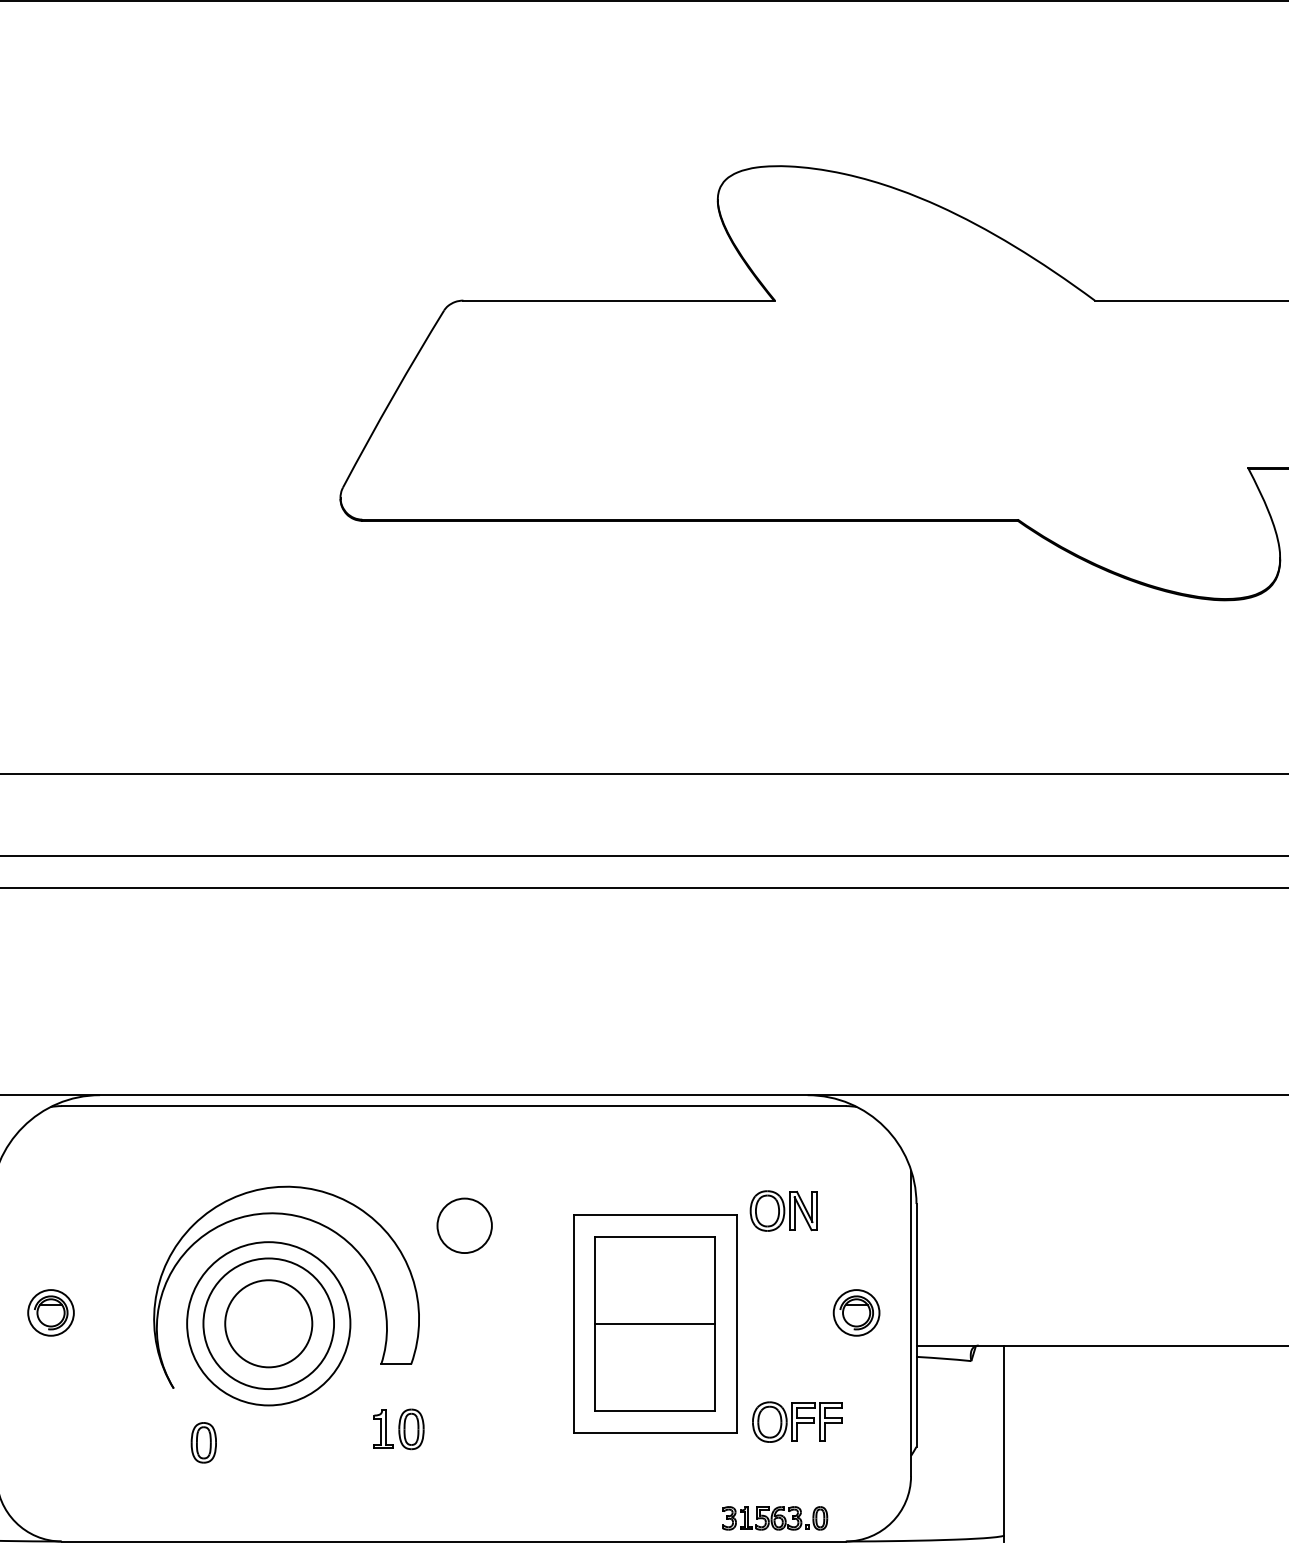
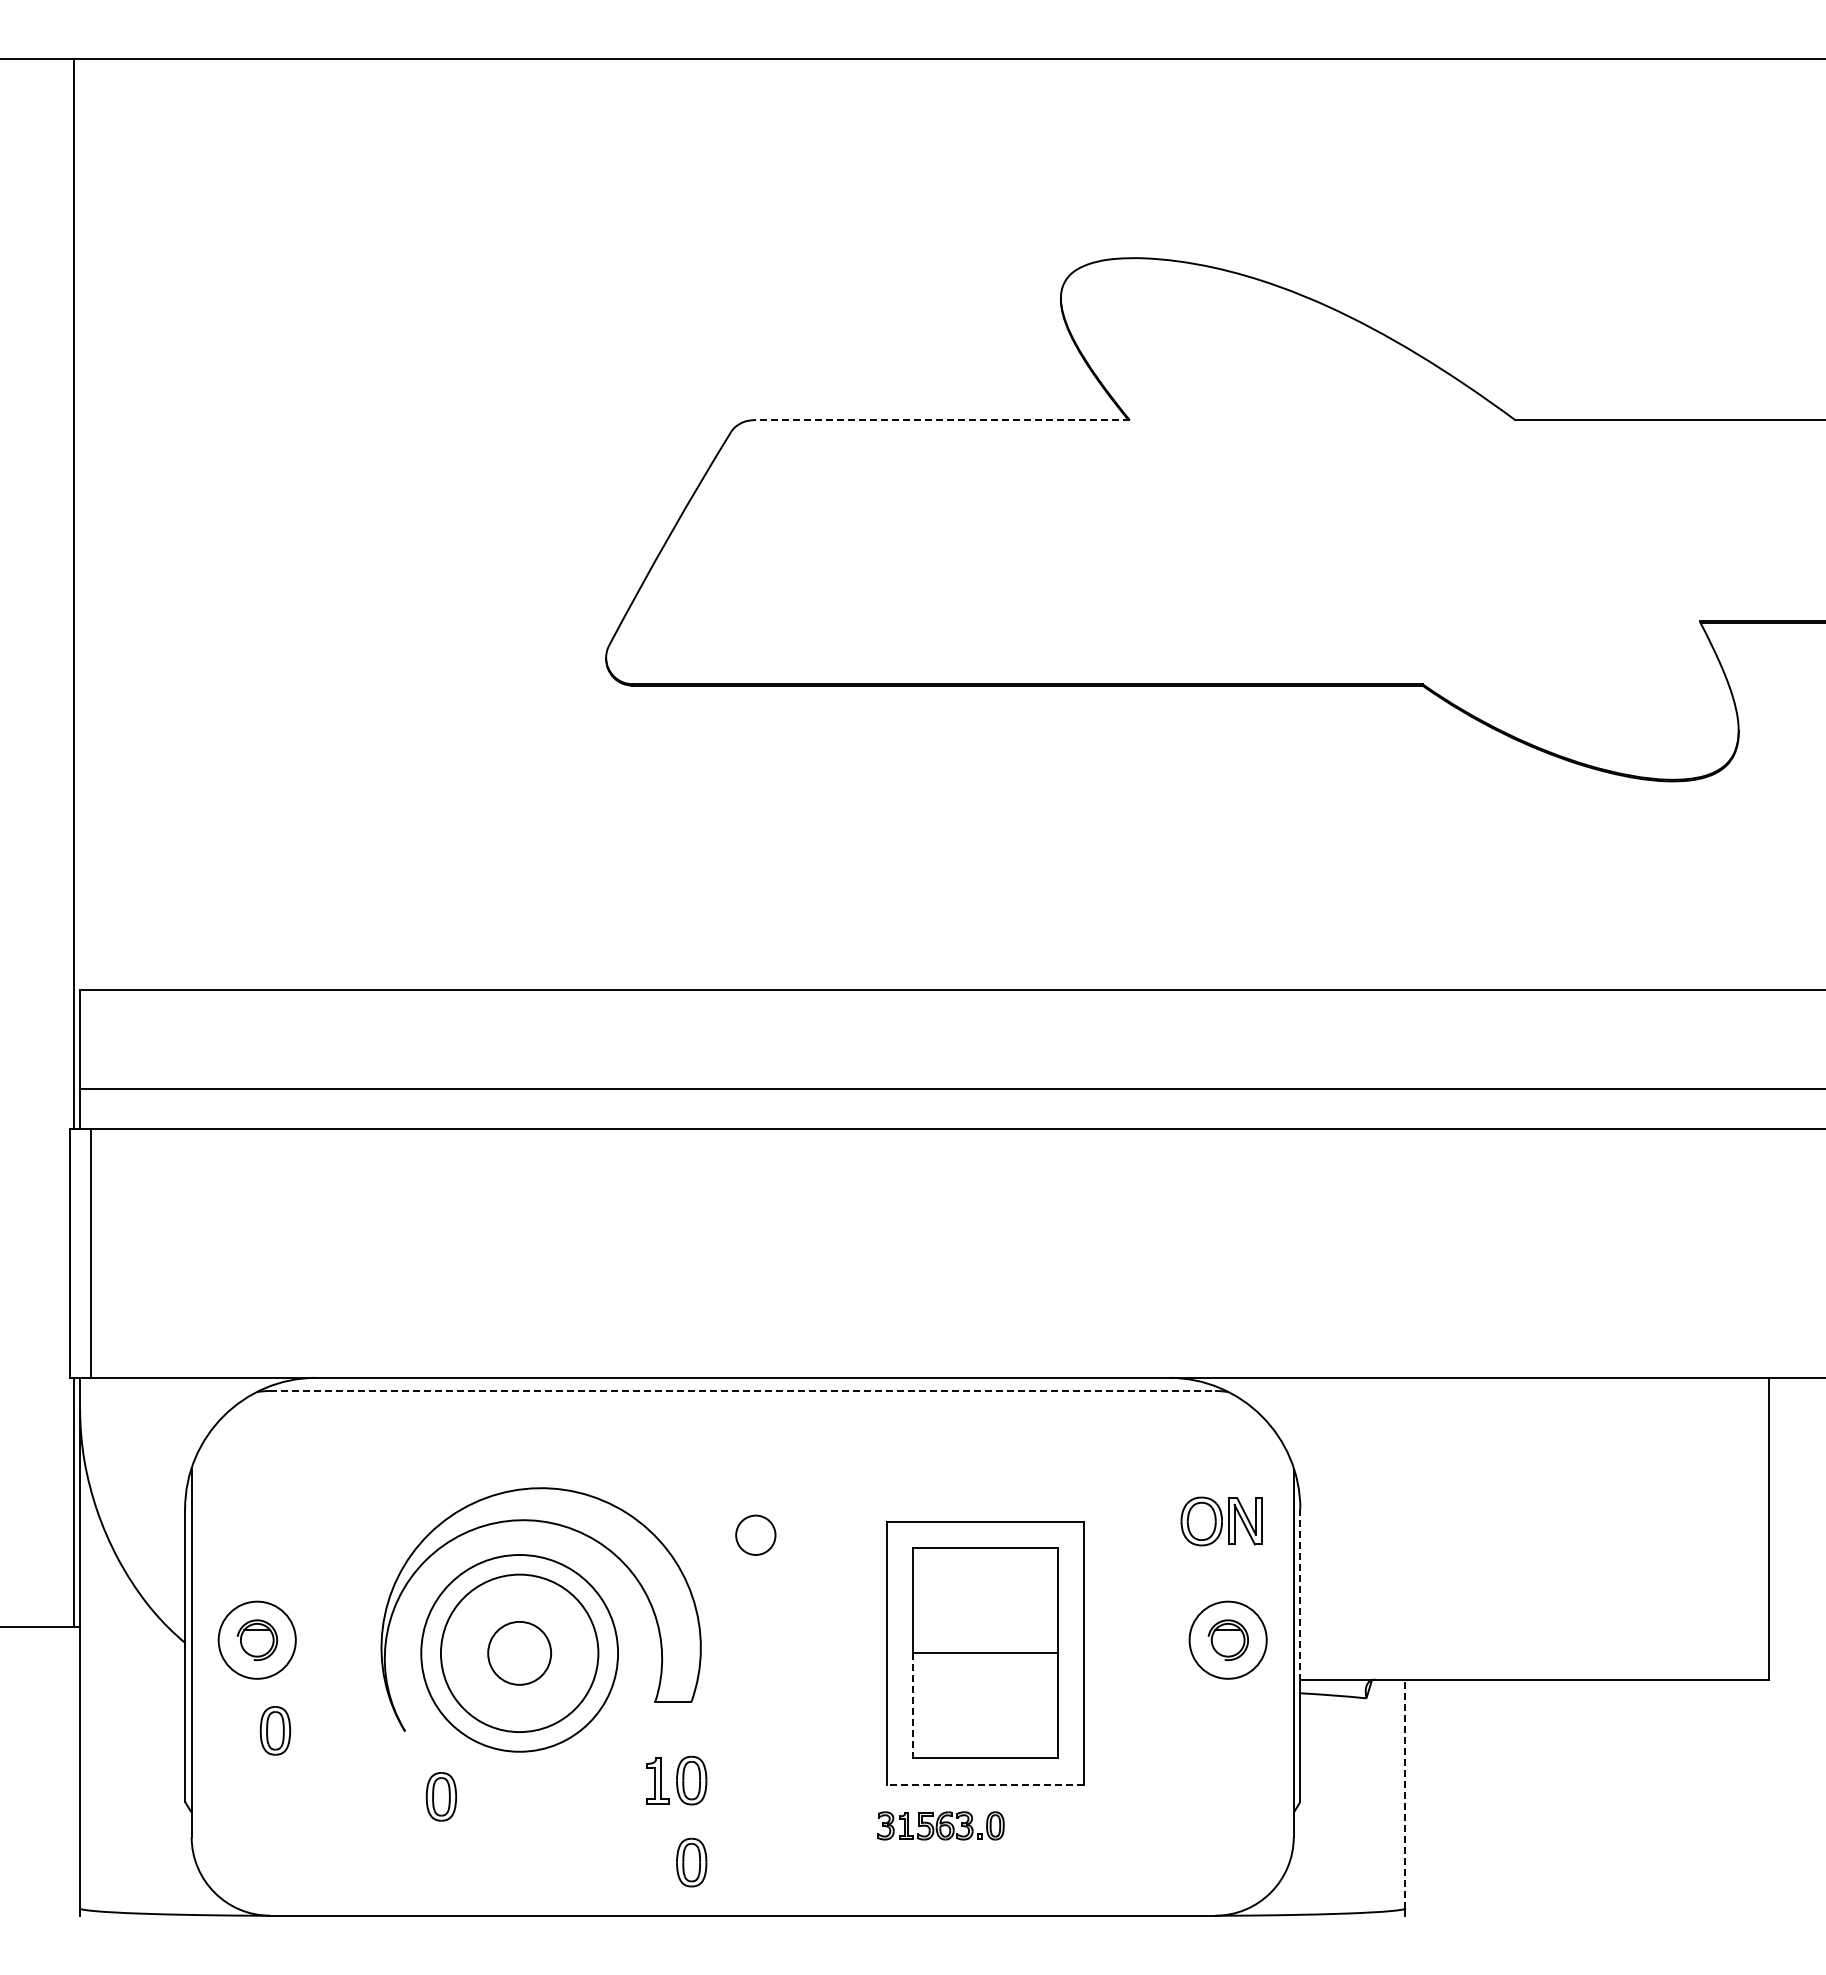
line: (619, 300) -> (942, 420), solid -> dashed
line: (454, 1105) -> (743, 1390), solid -> dashed
part: (783, 1211) -> (1221, 1521), moved
circle: (464, 1225) -> (755, 1535), size x0.6
line: (916, 1274) -> (1300, 1594), solid -> dashed
circle: (50, 1312) -> (256, 1639), size x1.4
circle: (856, 1312) -> (1227, 1639), size x1.4
circle: (268, 1323) -> (519, 1652), size x0.6
line: (595, 1367) -> (913, 1706), solid -> dashed
part: (66, 1387) -> (275, 1730), added
part: (797, 1421) -> (1156, 1771), removed
line: (654, 1432) -> (984, 1784), solid -> dashed
line: (1003, 1440) -> (1405, 1793), solid -> dashed
part: (411, 1497) -> (691, 1862), added
part: (774, 1518) -> (940, 1825), moved

